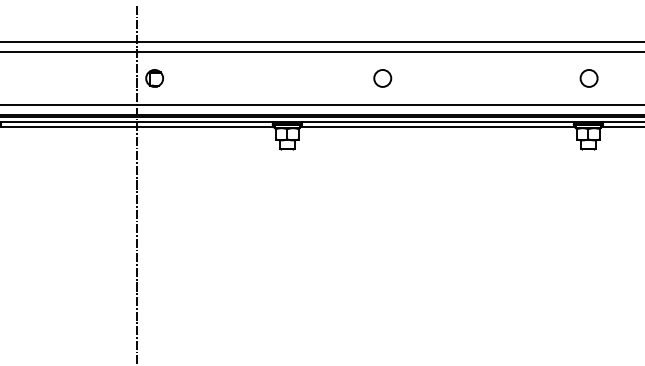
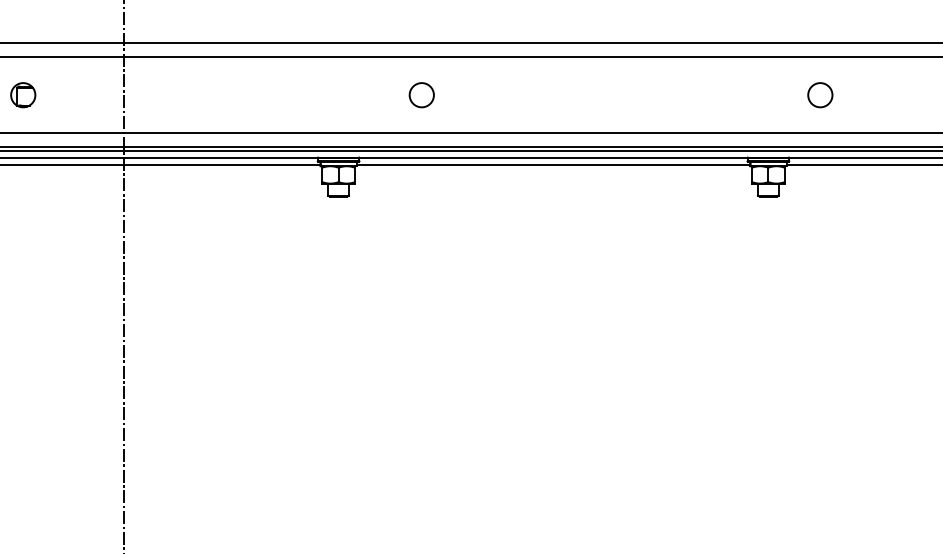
part: (154, 78) -> (23, 95), moved
circle: (382, 78) -> (421, 95), moved
circle: (589, 78) -> (820, 95), moved

